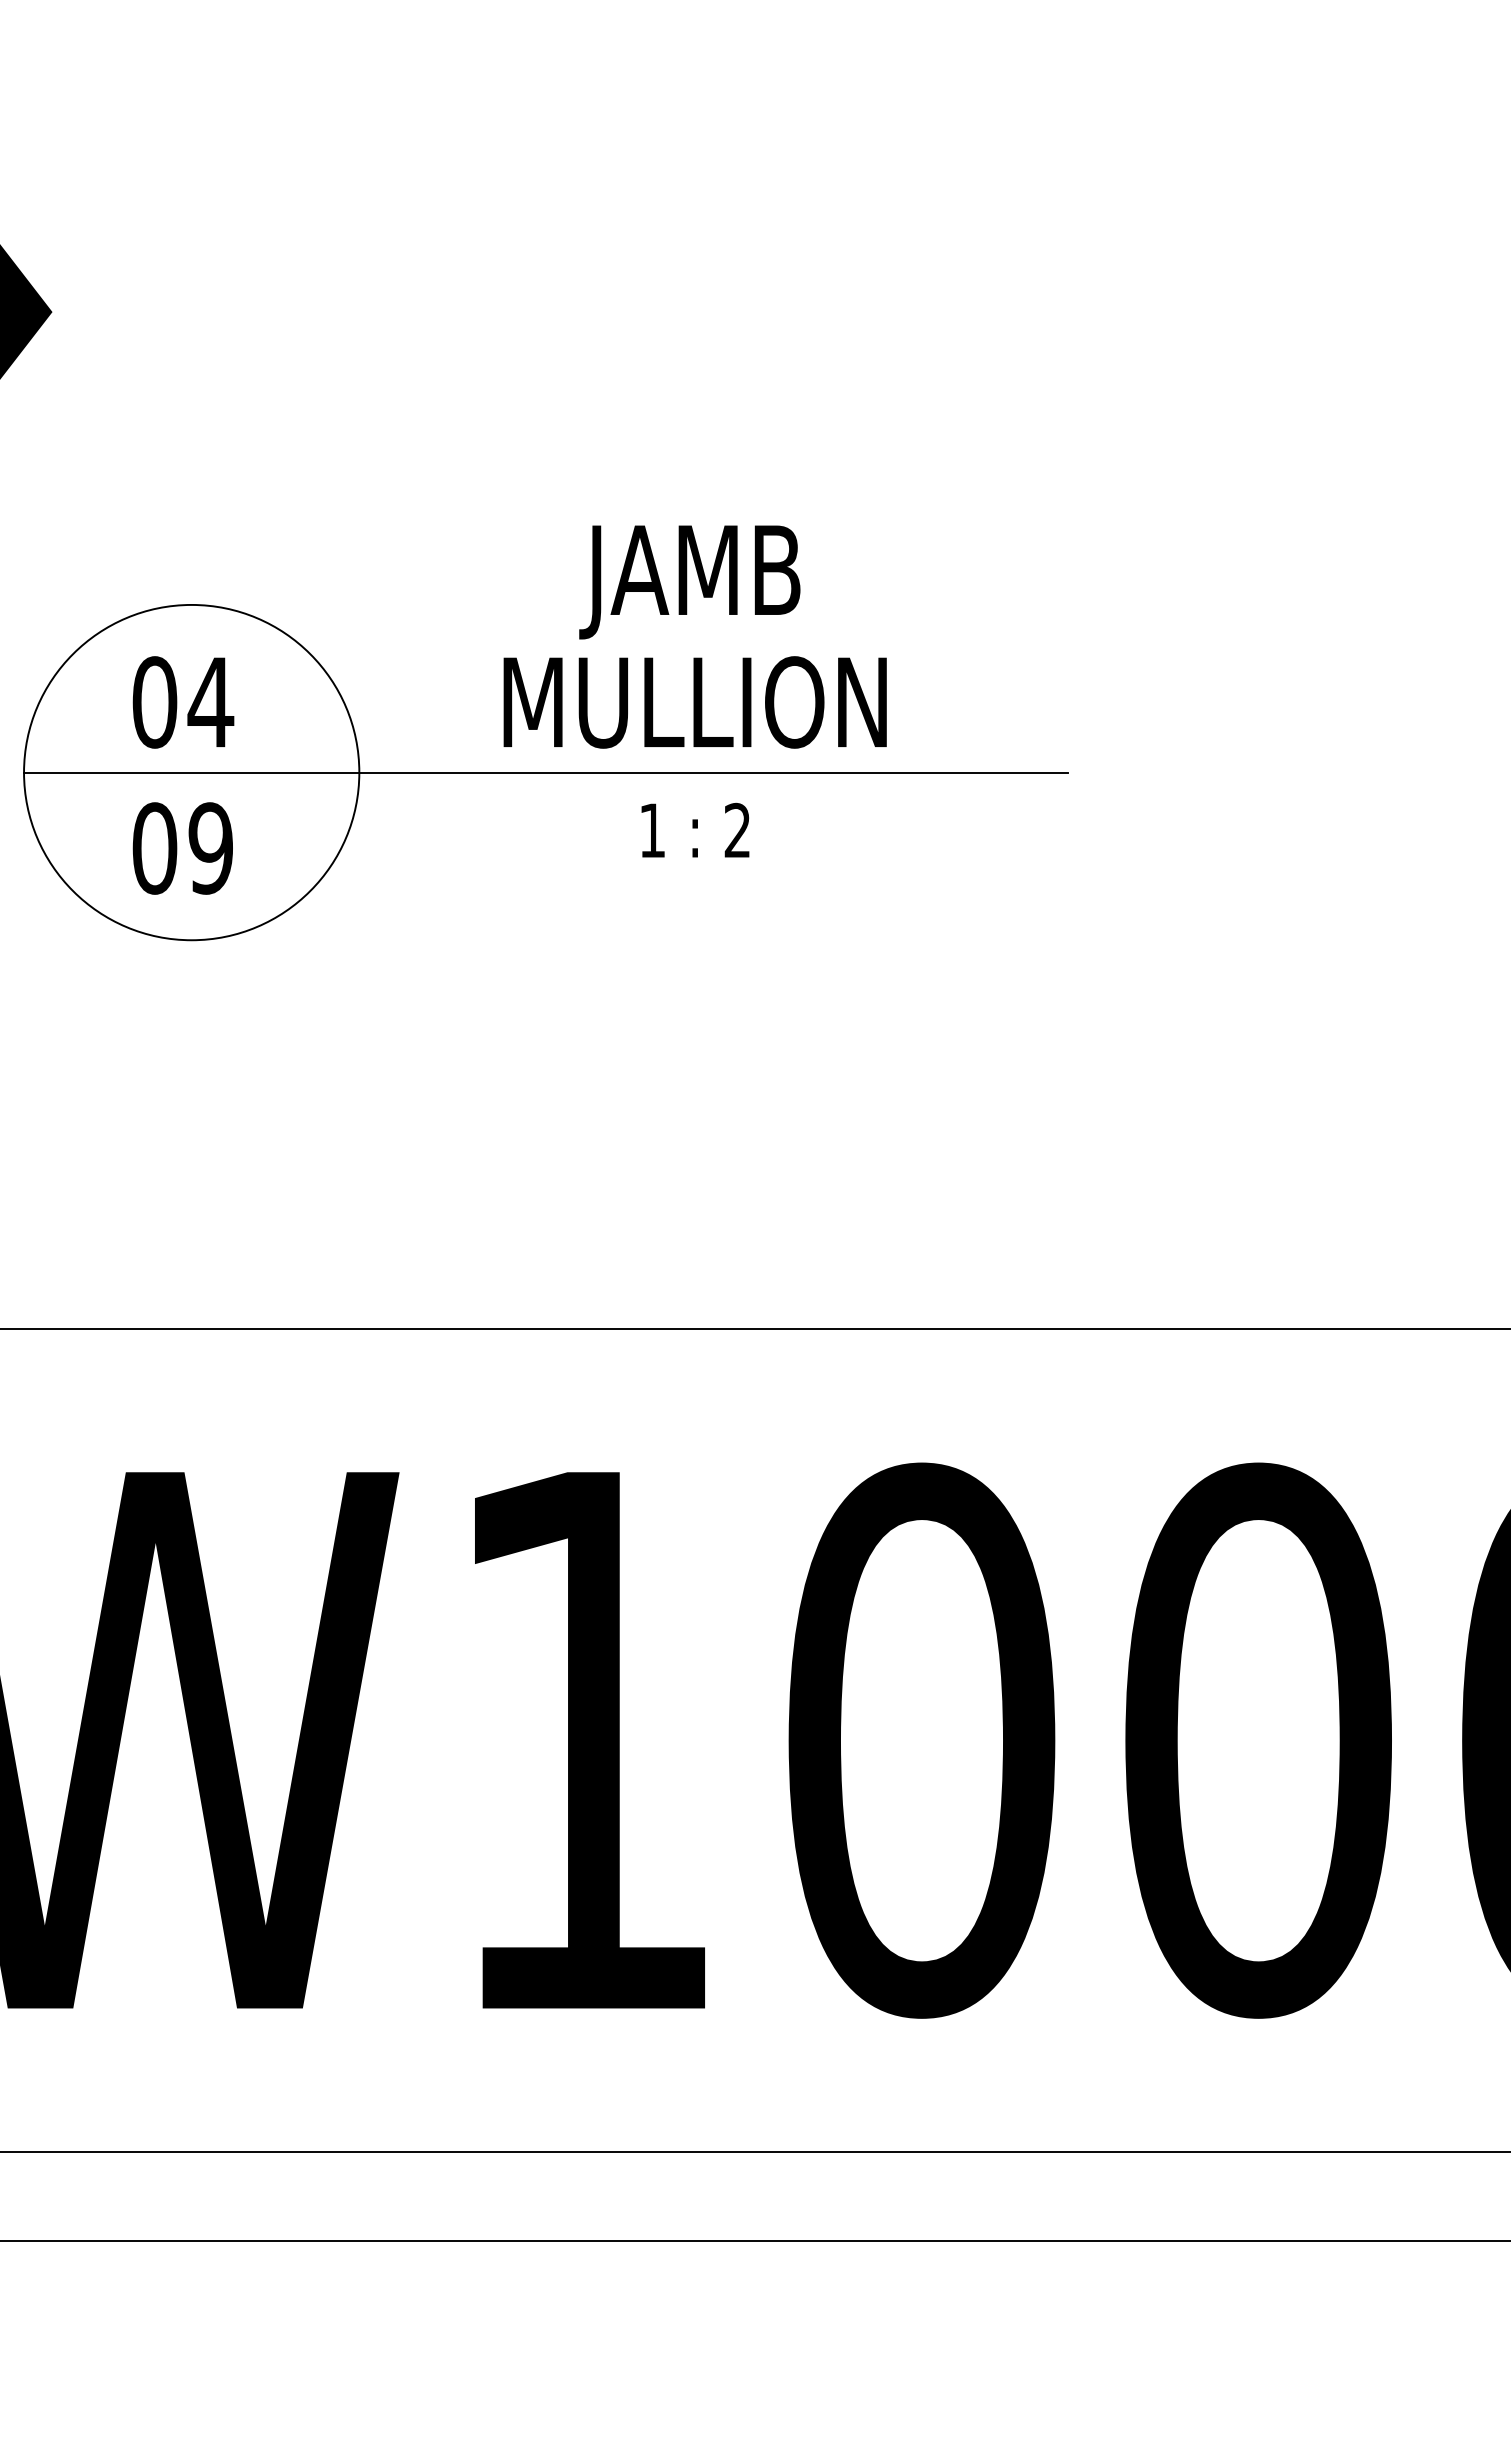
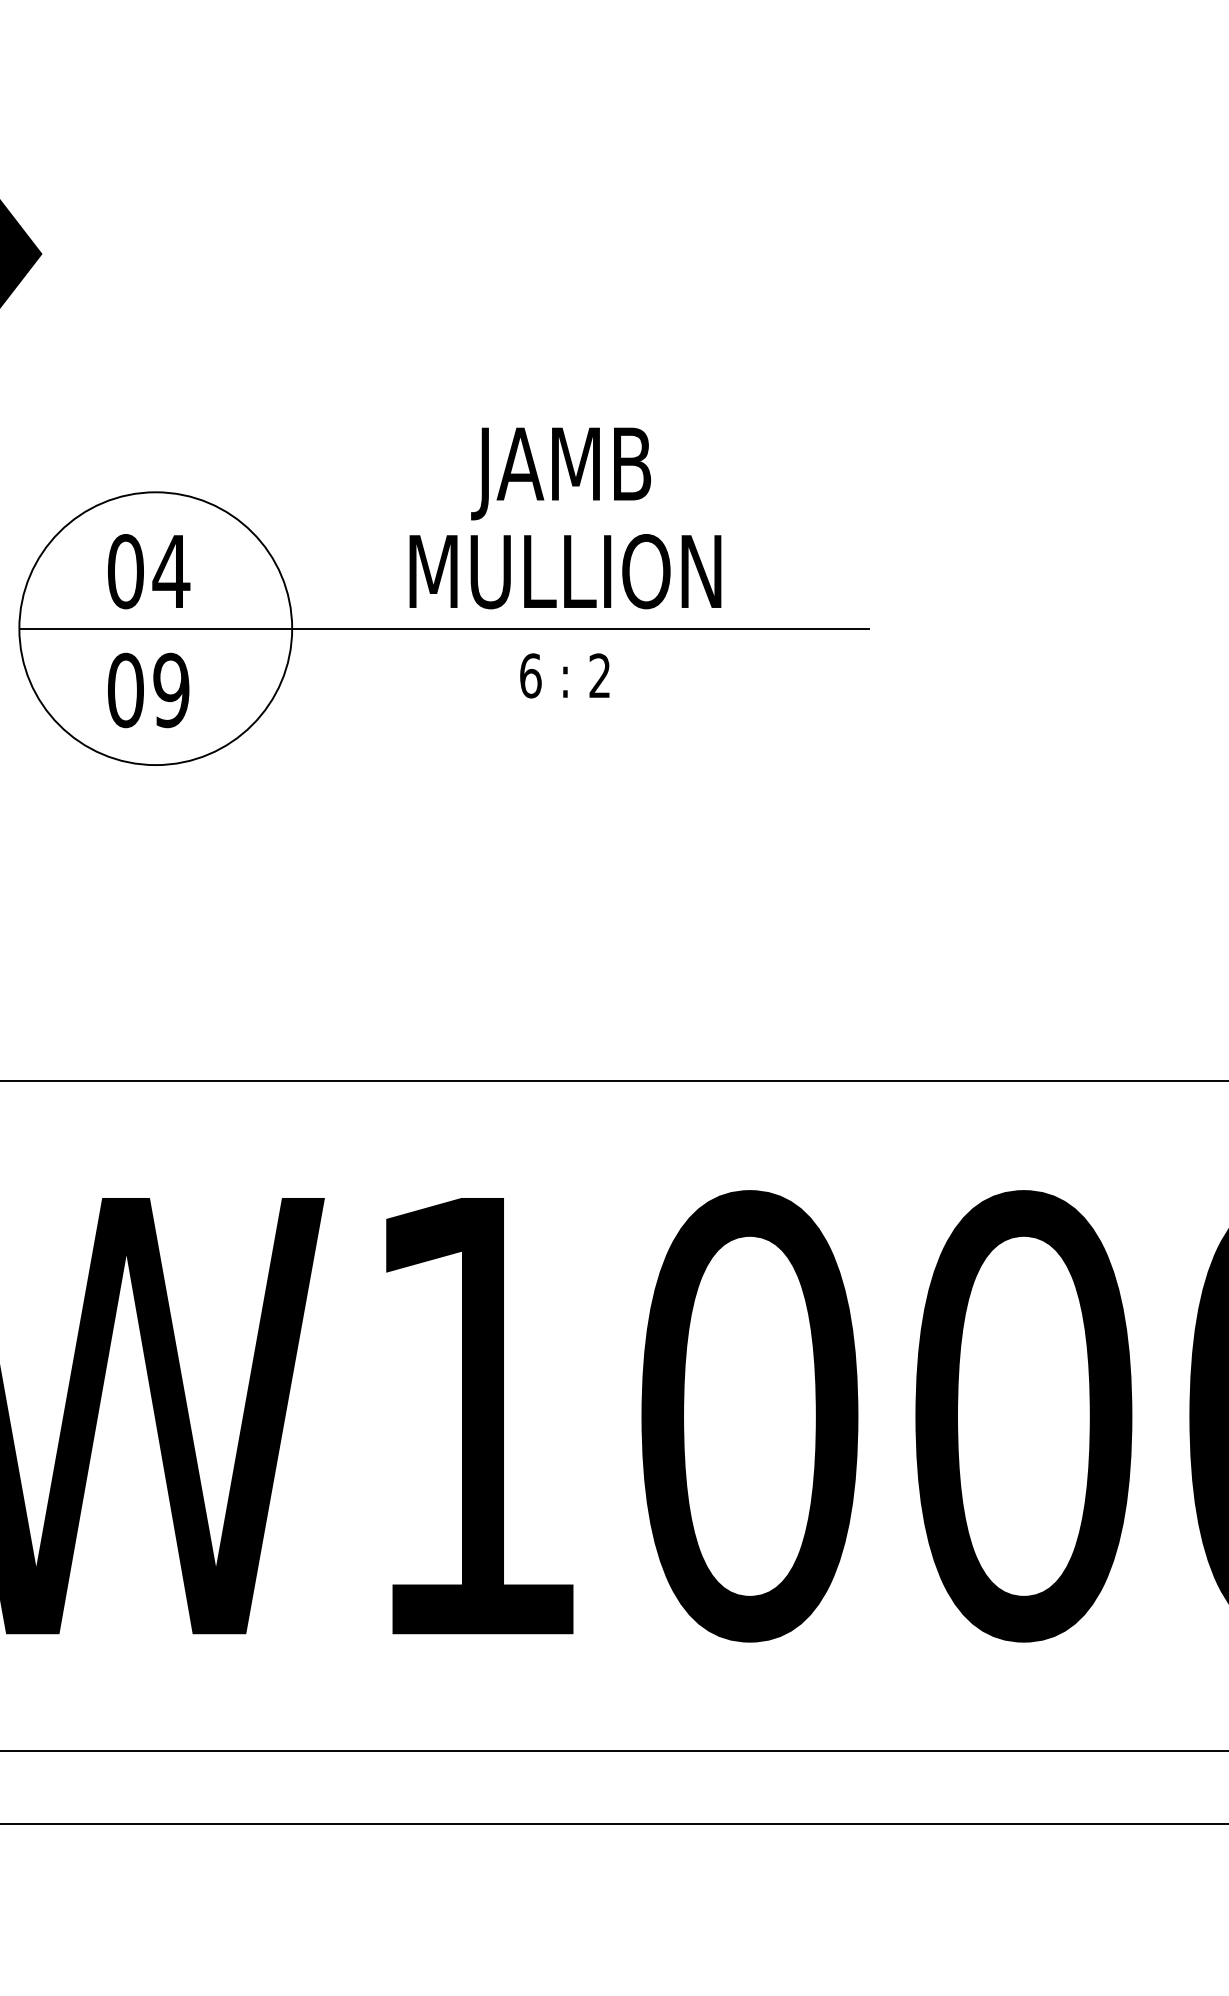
text: (652, 830) -> (530, 675), 1 -> 6

